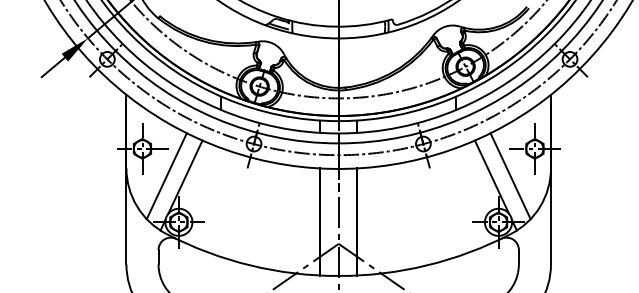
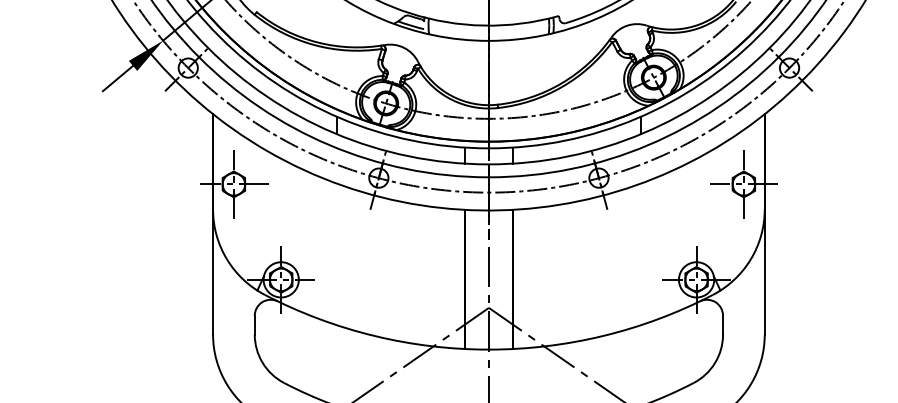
line: (166, 175) -> (265, 219), removed
line: (510, 175) -> (712, 219), removed
line: (185, 176) -> (289, 220), removed
line: (491, 176) -> (687, 220), removed

